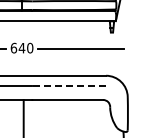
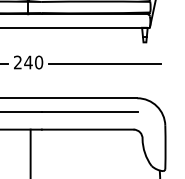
text: (13, 47) -> (17, 61), 640 -> 240
line: (68, 86) -> (88, 112), dashed -> solid

